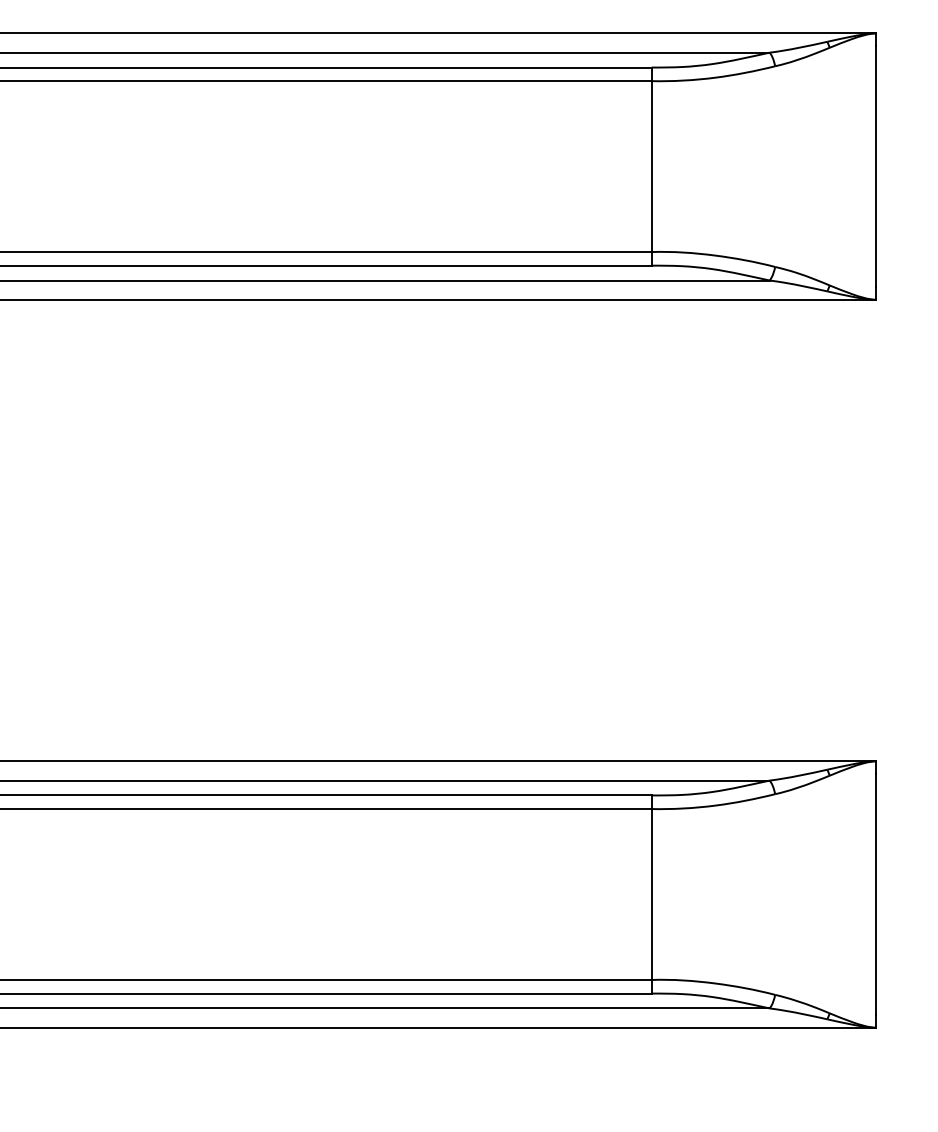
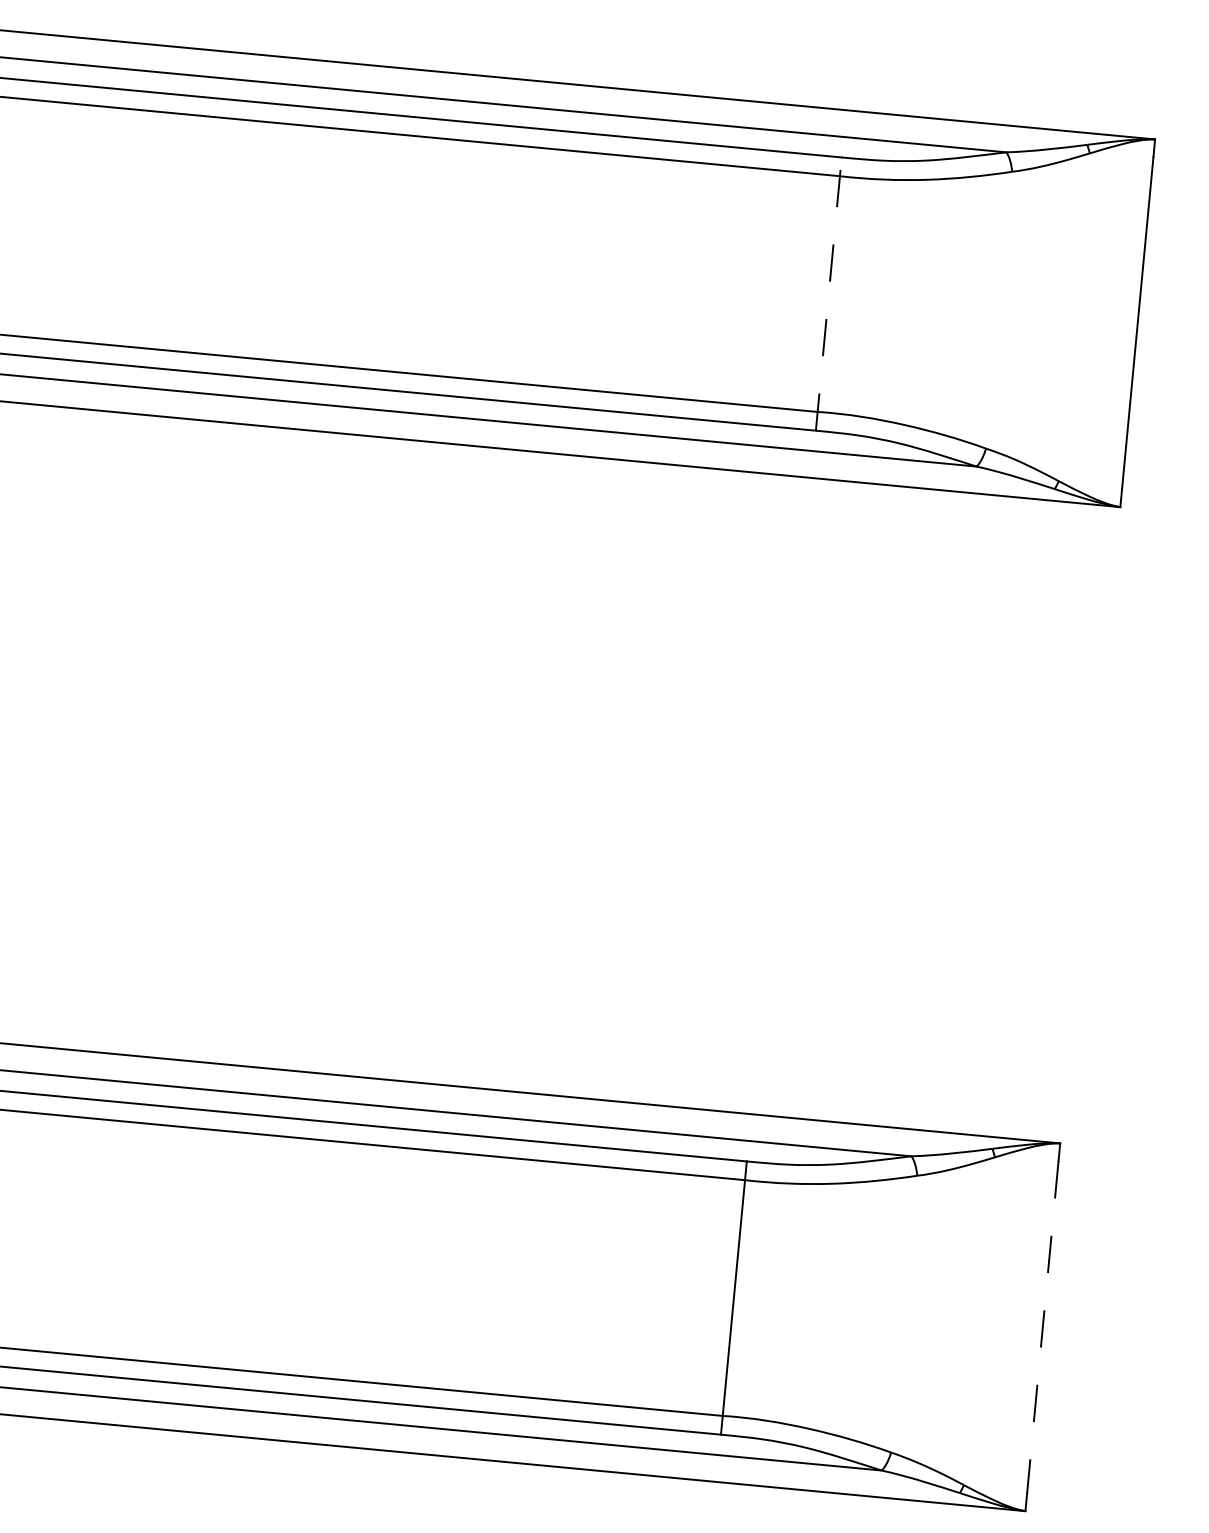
line: (651, 166) -> (828, 293), solid -> dashed
line: (875, 895) -> (1042, 1328), solid -> dashed

